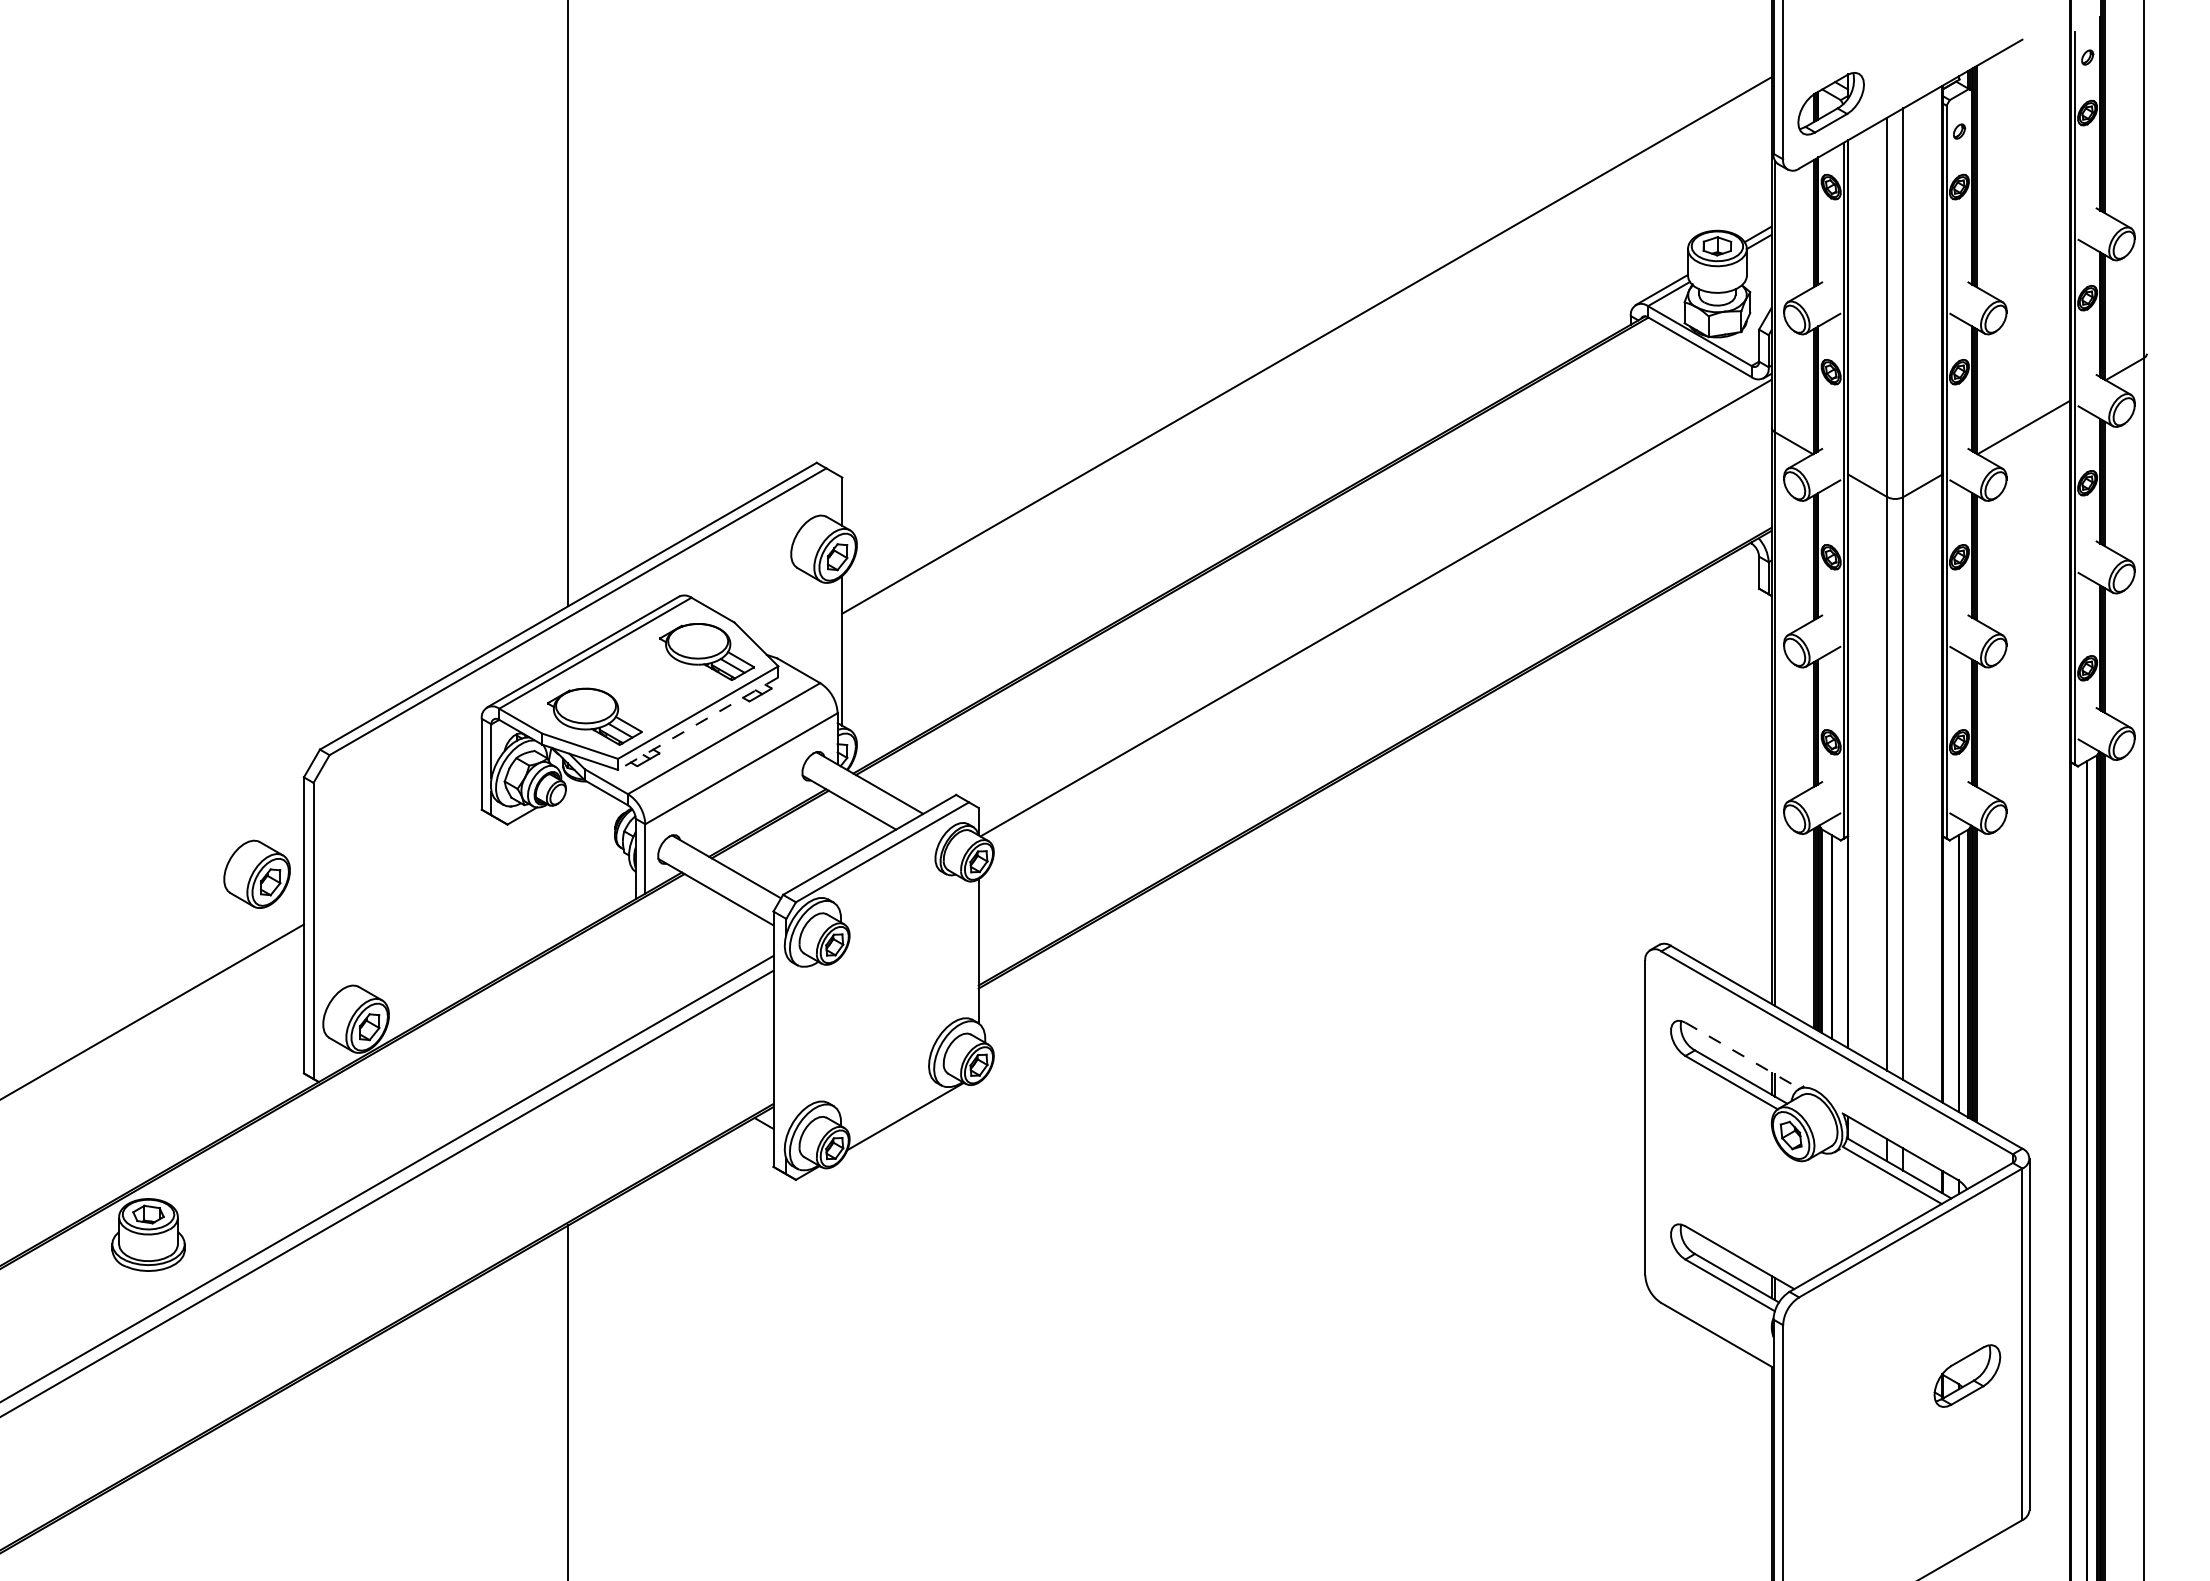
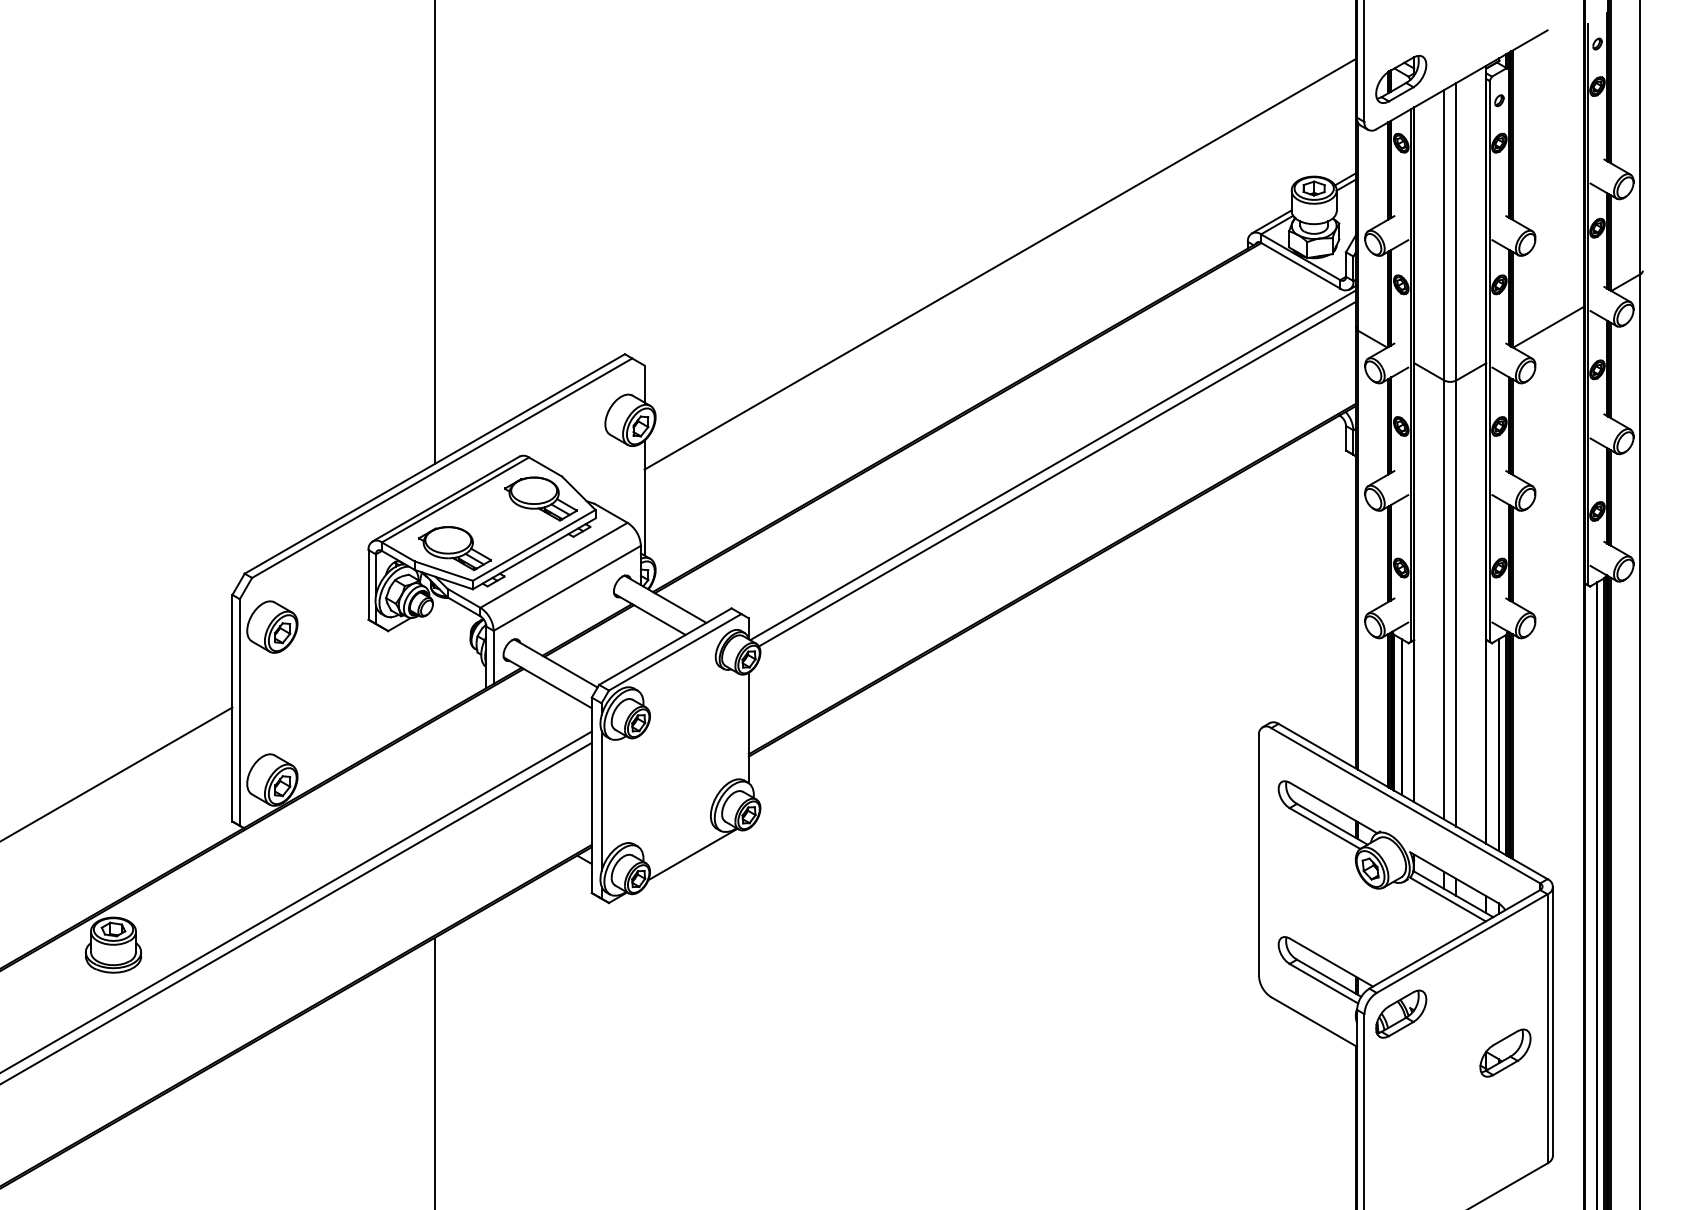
line: (1381, 619) -> (1057, 474), added
line: (698, 723) -> (534, 553), dashed -> solid
part: (256, 873) -> (271, 626), moved
line: (786, 1046) -> (601, 800), added
line: (1742, 1055) -> (1333, 807), dashed -> solid
part: (1830, 1324) -> (1400, 1013), added

